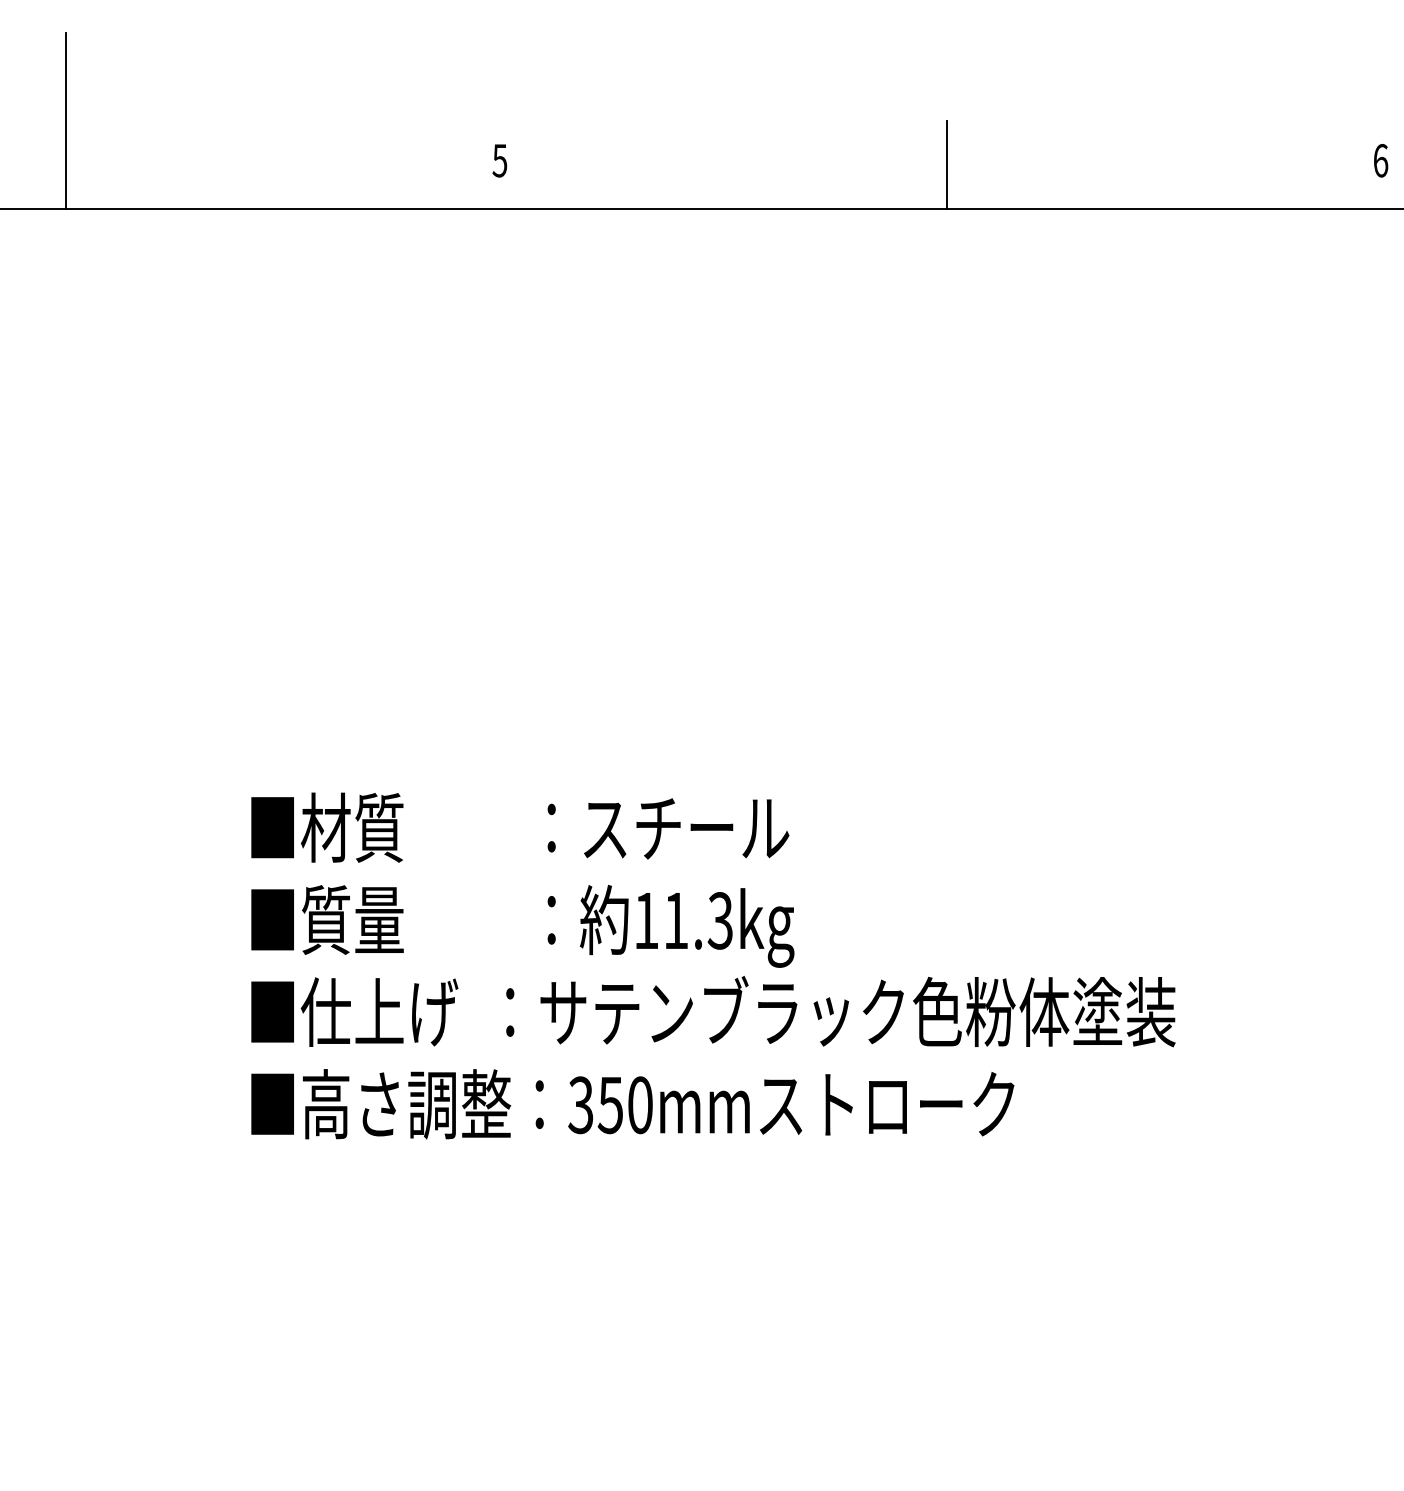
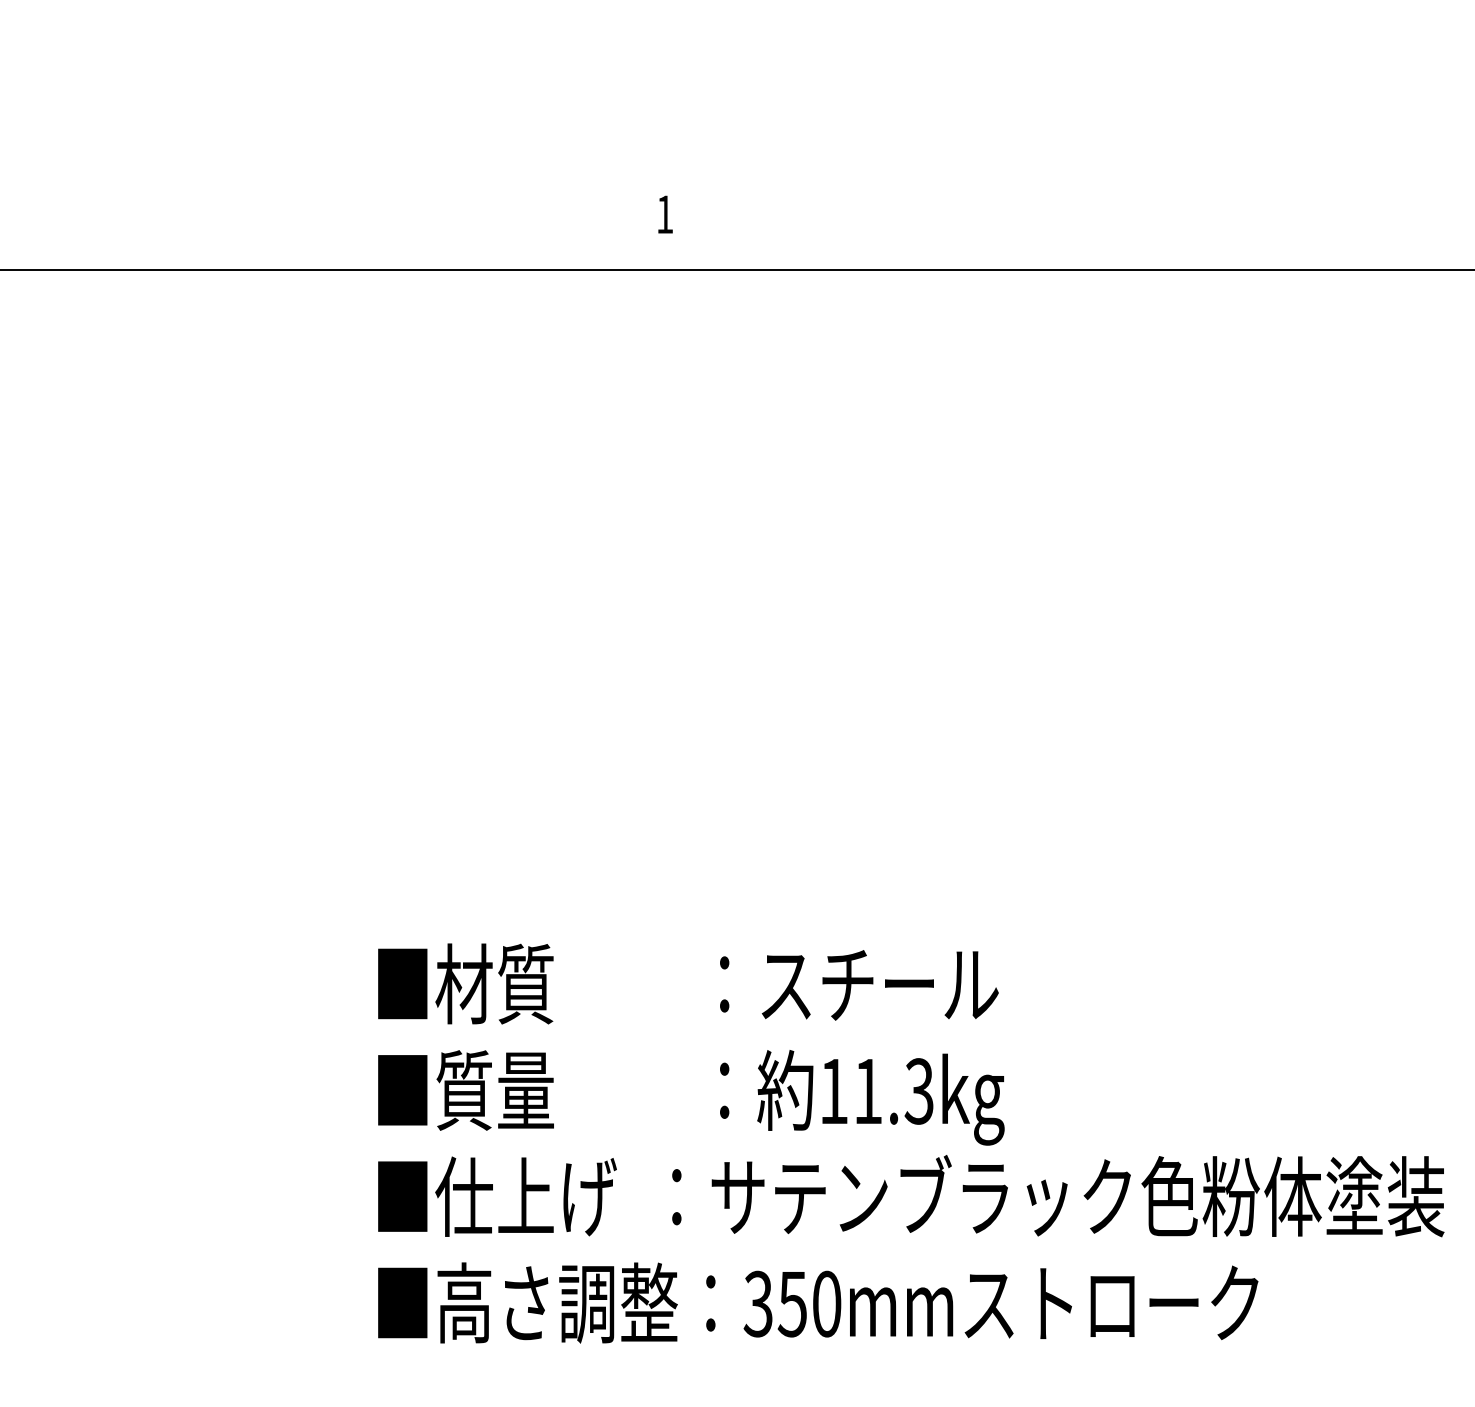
line: (65, 120) -> (163, 168), removed
text: (499, 160) -> (664, 214), 5 -> 1
line: (946, 165) -> (1180, 220), removed

